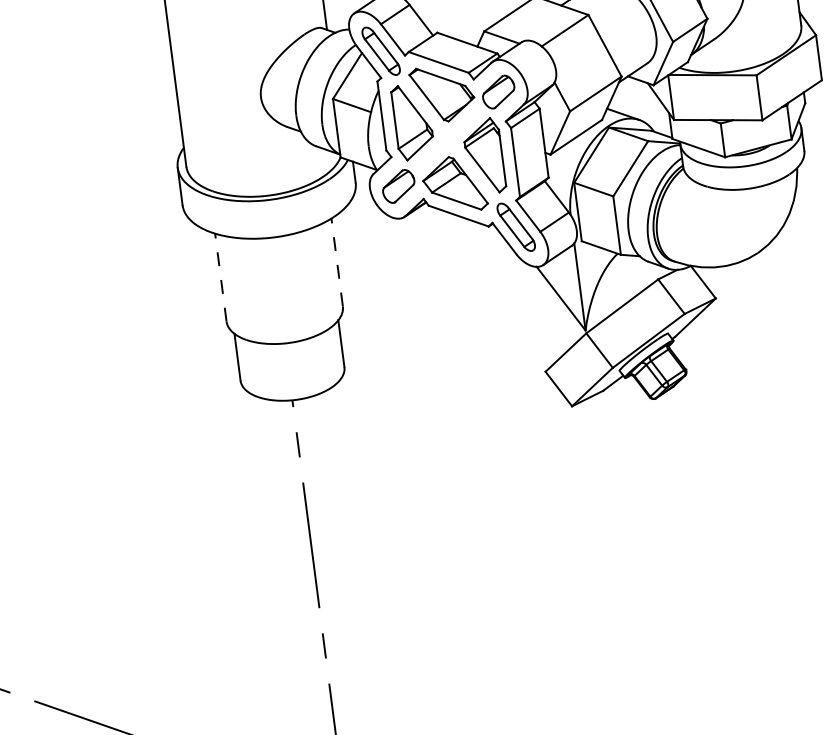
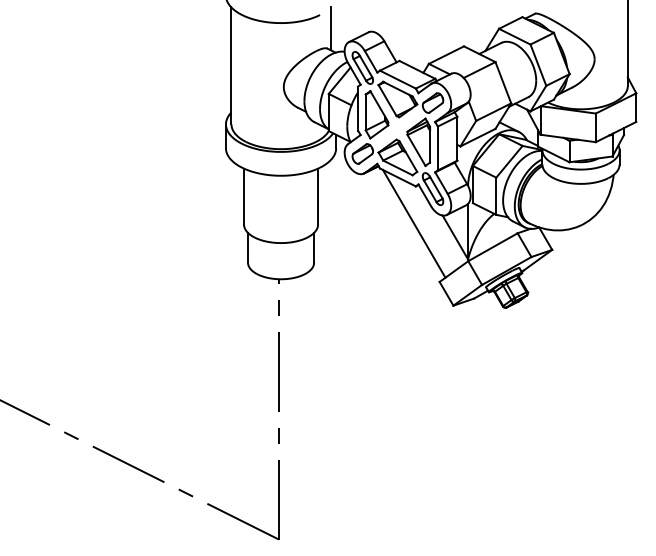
line: (337, 262) -> (318, 196), dashed -> solid
line: (221, 277) -> (244, 196), dashed -> solid
line: (492, 285) -> (413, 223), added

